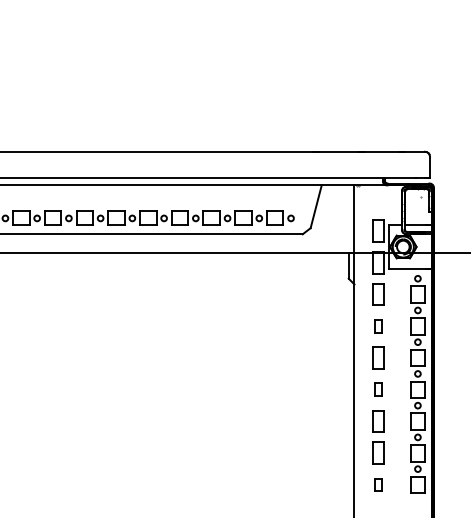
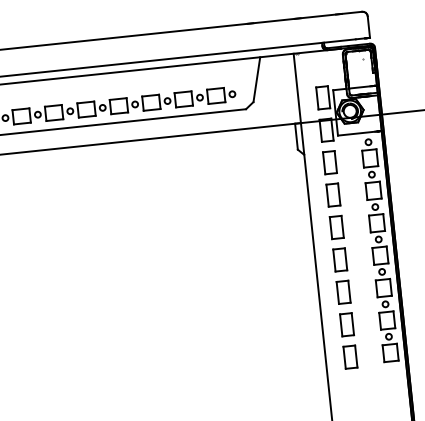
part: (378, 326) -> (333, 195), size x1.67
part: (378, 389) -> (340, 259), size x1.67
part: (378, 484) -> (350, 356), size x1.67

